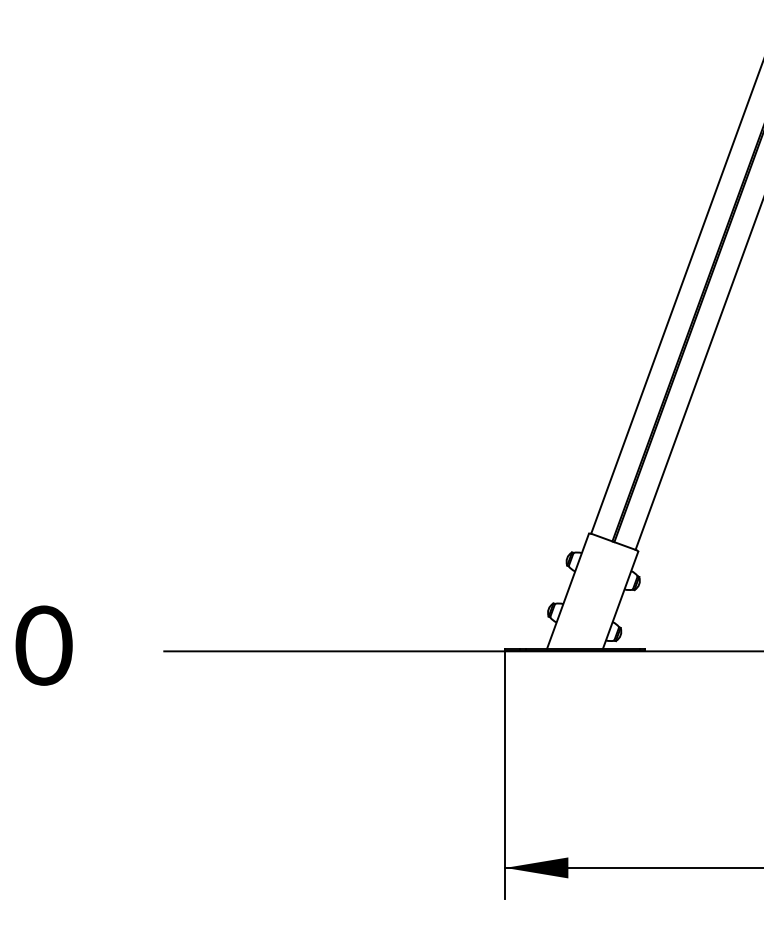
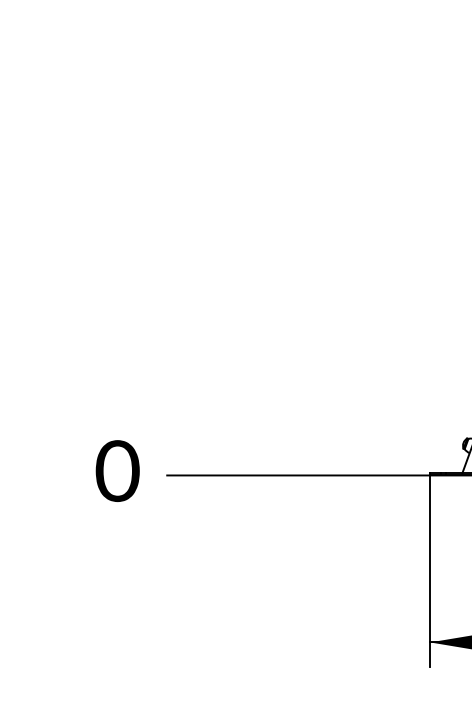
text: (43, 645) -> (117, 470), moved

